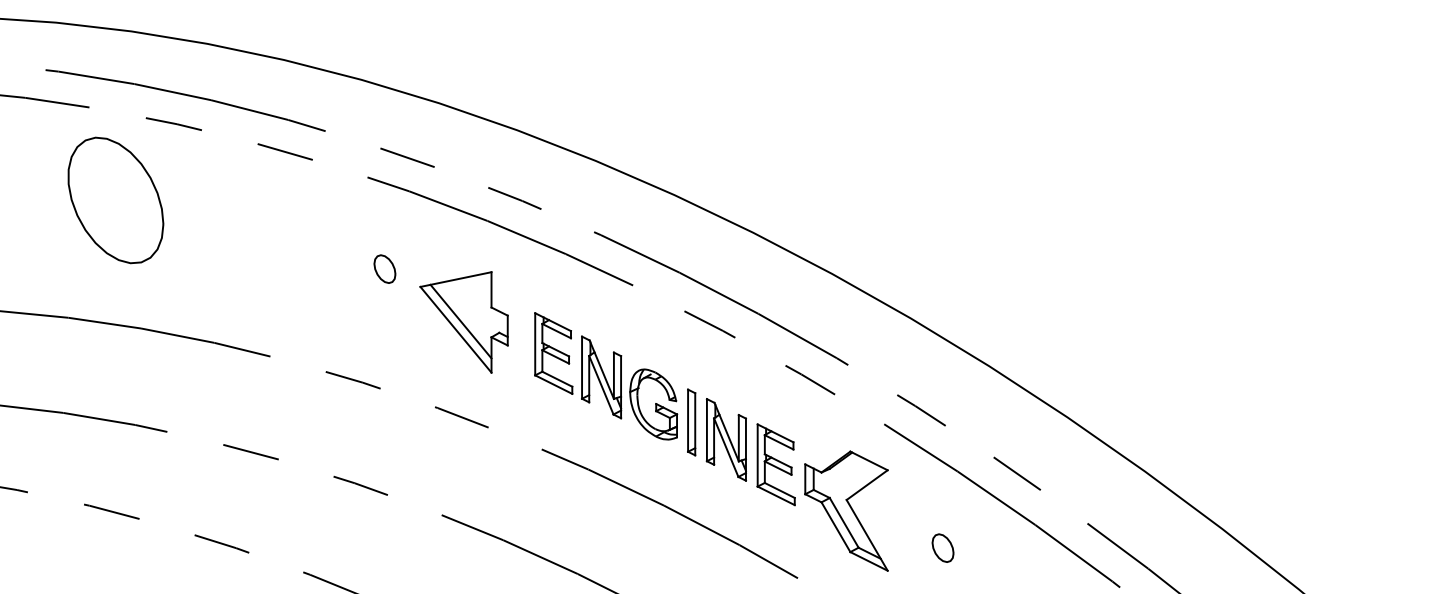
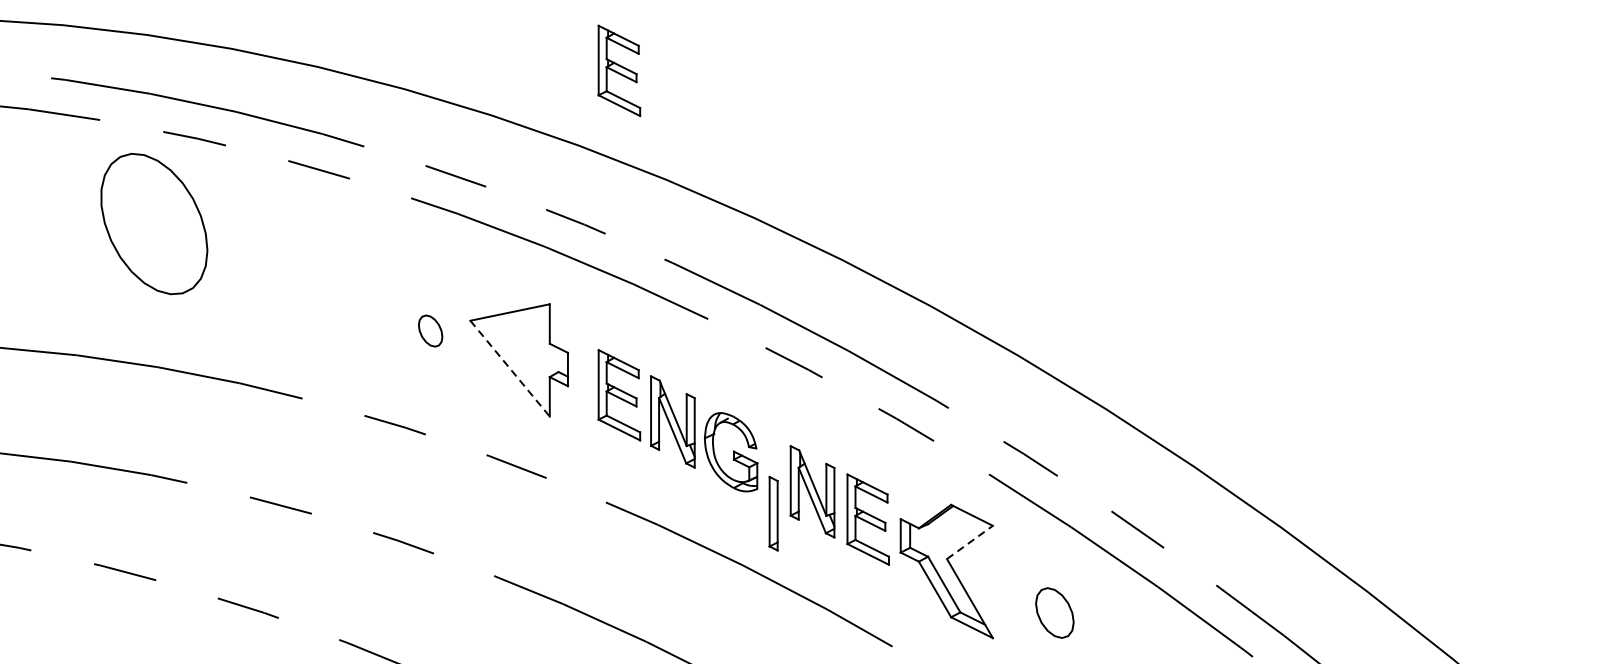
part: (553, 63) -> (619, 70), added
part: (115, 200) -> (153, 224), moved
part: (384, 268) -> (430, 330), moved
line: (460, 321) -> (515, 359), removed
line: (456, 329) -> (510, 368), solid -> dashed
part: (691, 422) -> (773, 513), moved
line: (867, 484) -> (970, 541), solid -> dashed
part: (942, 547) -> (1054, 612), size x1.6

